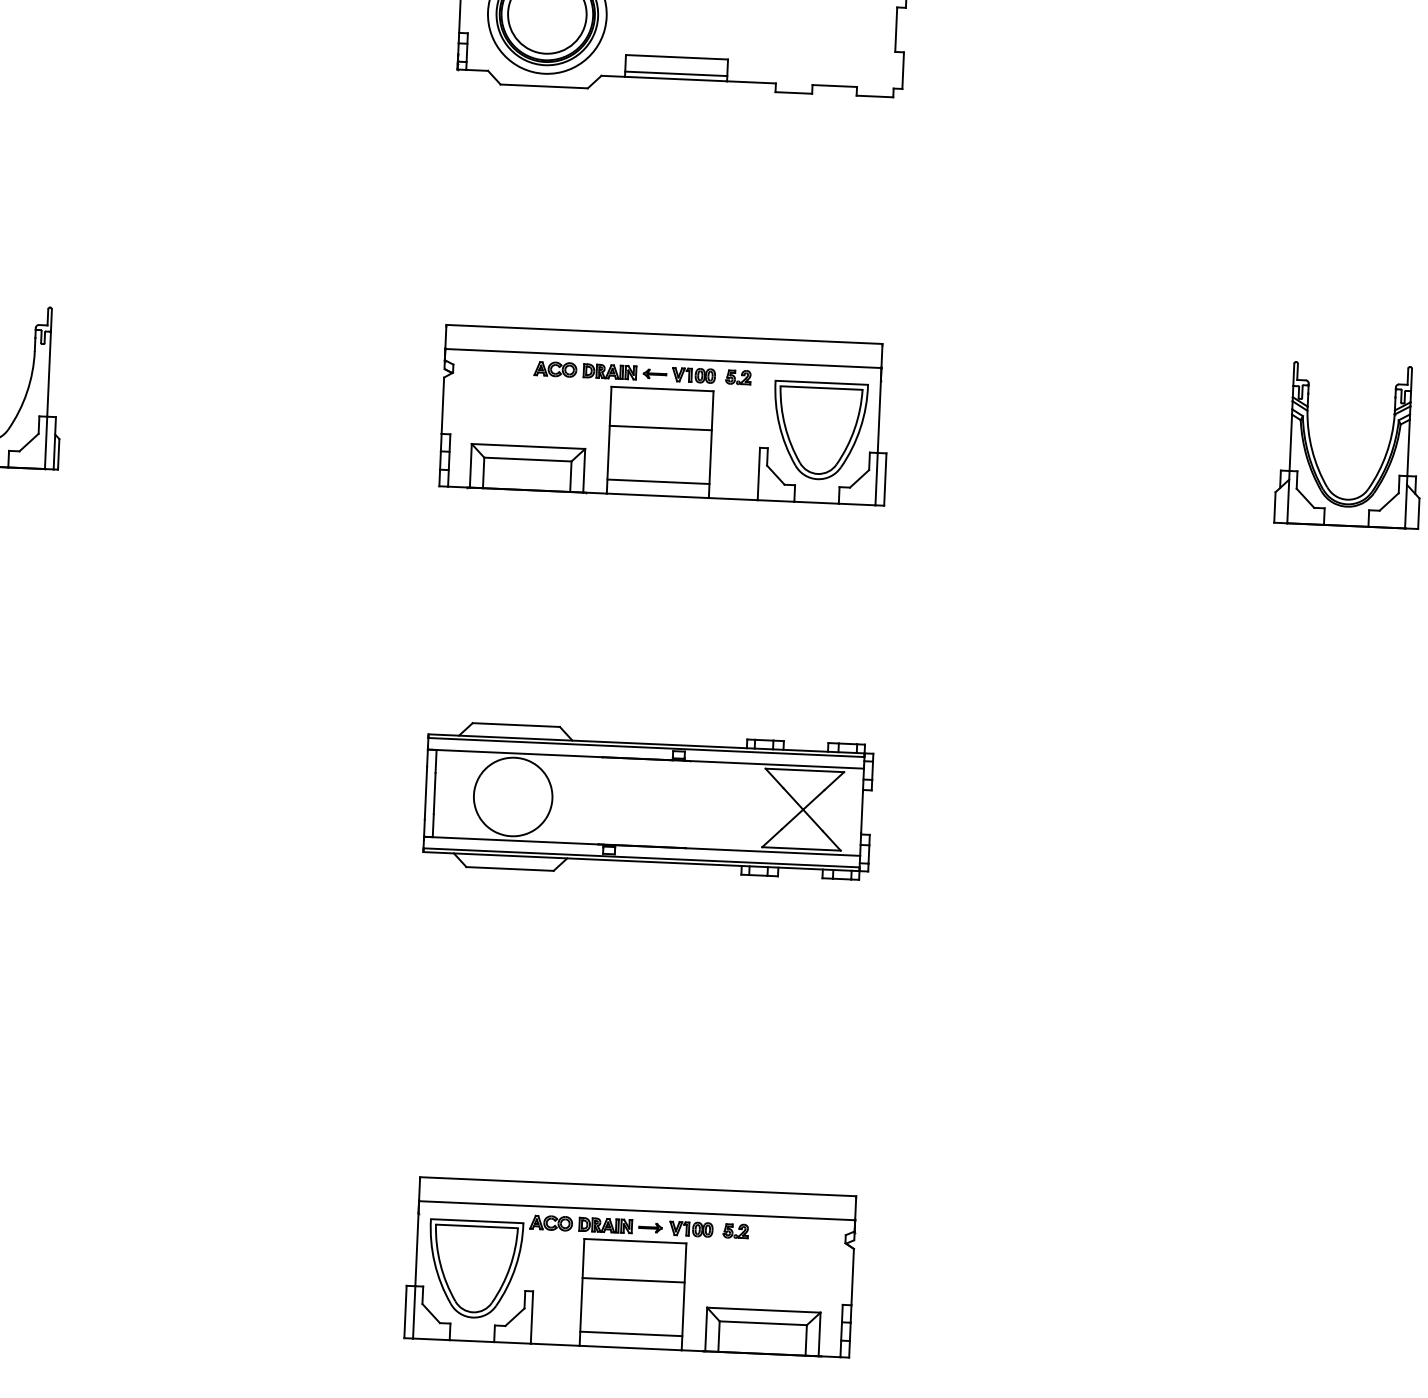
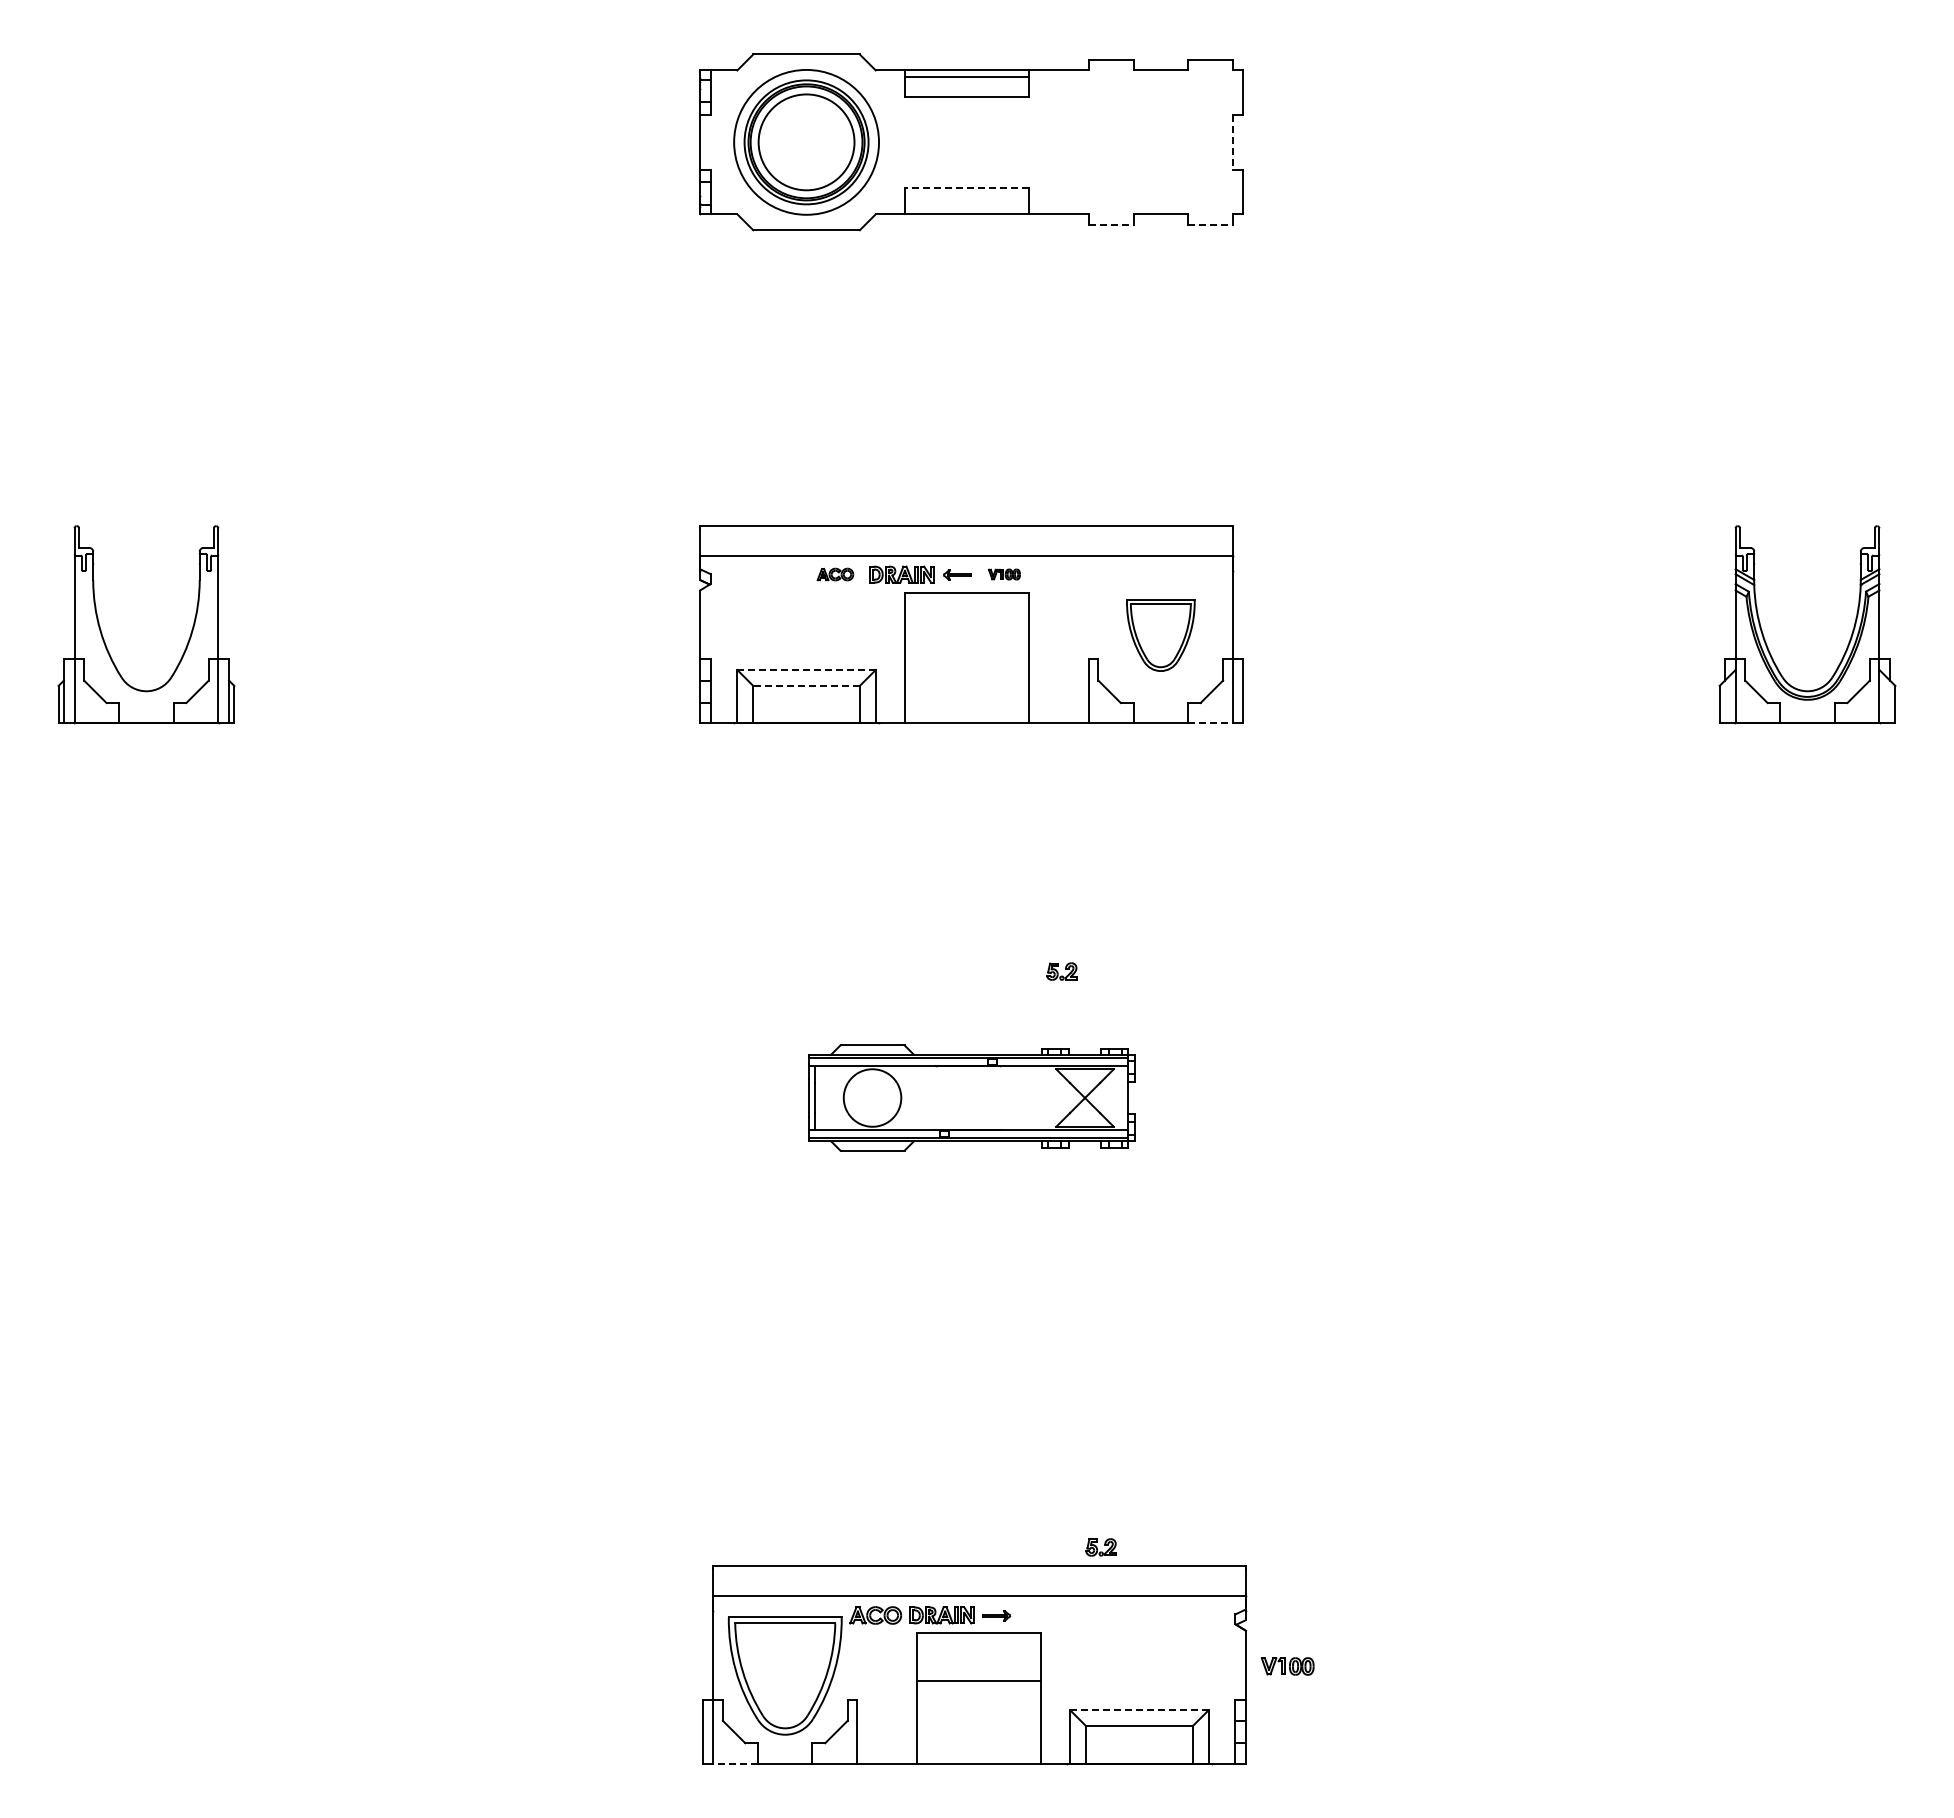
line: (896, 29) -> (1232, 142), solid -> dashed
line: (676, 57) -> (966, 187), solid -> dashed
line: (675, 73) -> (966, 207), removed
line: (794, 92) -> (1111, 224), solid -> dashed
line: (875, 96) -> (1210, 224), solid -> dashed
part: (555, 369) -> (835, 574), size x0.7
part: (693, 375) -> (1004, 574), size x0.6
part: (738, 377) -> (1061, 971), moved
line: (660, 428) -> (966, 640), removed
part: (819, 430) -> (1160, 635), size x0.6
line: (529, 446) -> (807, 669), solid -> dashed
line: (527, 459) -> (806, 685), solid -> dashed
line: (658, 482) -> (966, 706), removed
line: (857, 504) -> (1210, 723), solid -> dashed
part: (648, 802) -> (971, 1097), size x0.6
part: (691, 1229) -> (1287, 1666), moved
part: (735, 1231) -> (1100, 1547), moved
line: (763, 1310) -> (1139, 1710), solid -> dashed
line: (630, 1334) -> (978, 1746), removed
line: (431, 1339) -> (735, 1763), solid -> dashed

